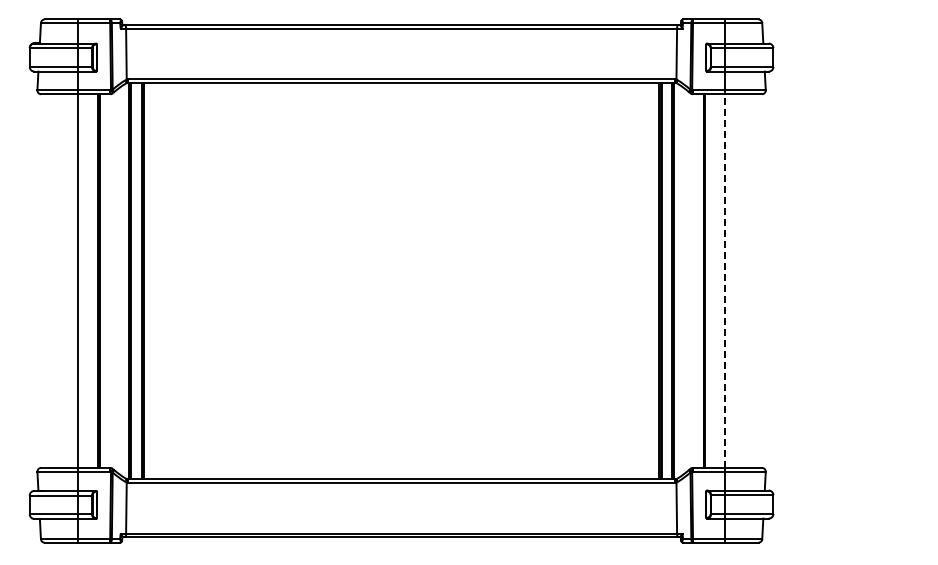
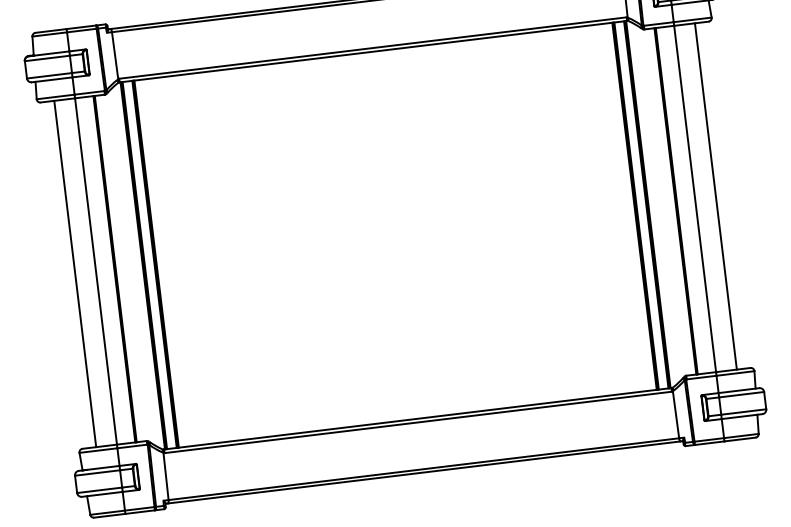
line: (55, 280) -> (74, 273), added
line: (747, 280) -> (716, 195), added
line: (724, 281) -> (694, 199), dashed -> solid

